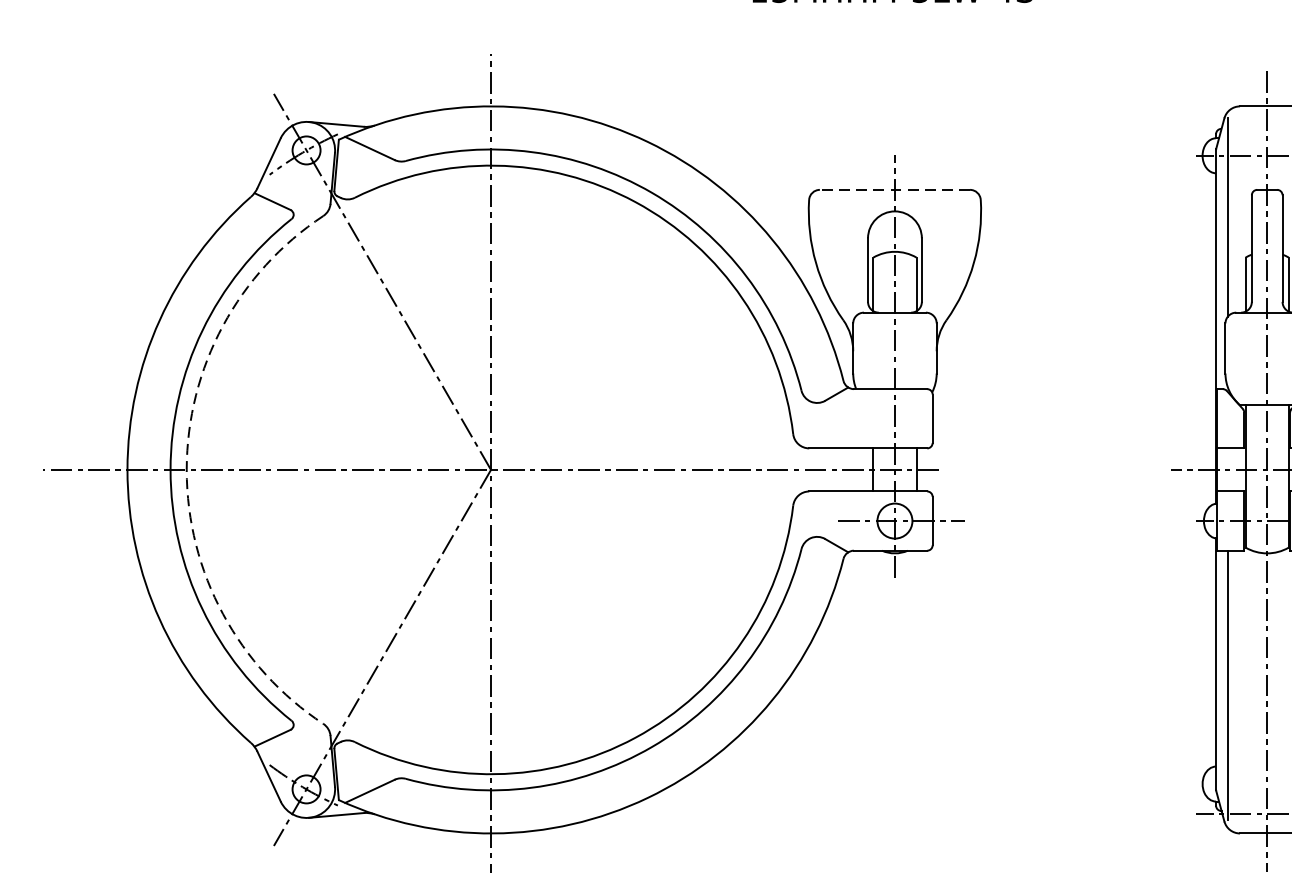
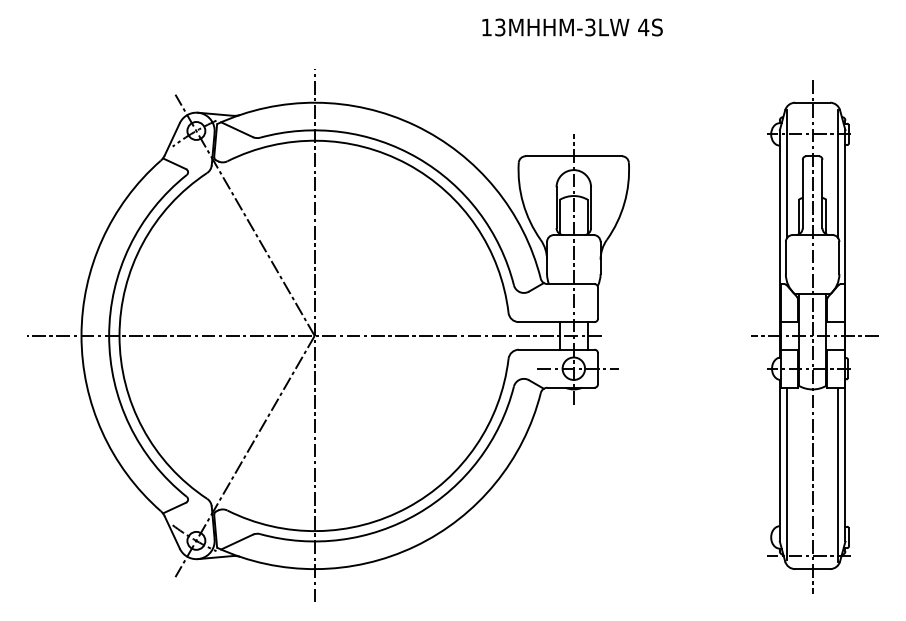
line: (894, 190) -> (573, 156), dashed -> solid
arc: (186, 469) -> (119, 335), dashed -> solid

